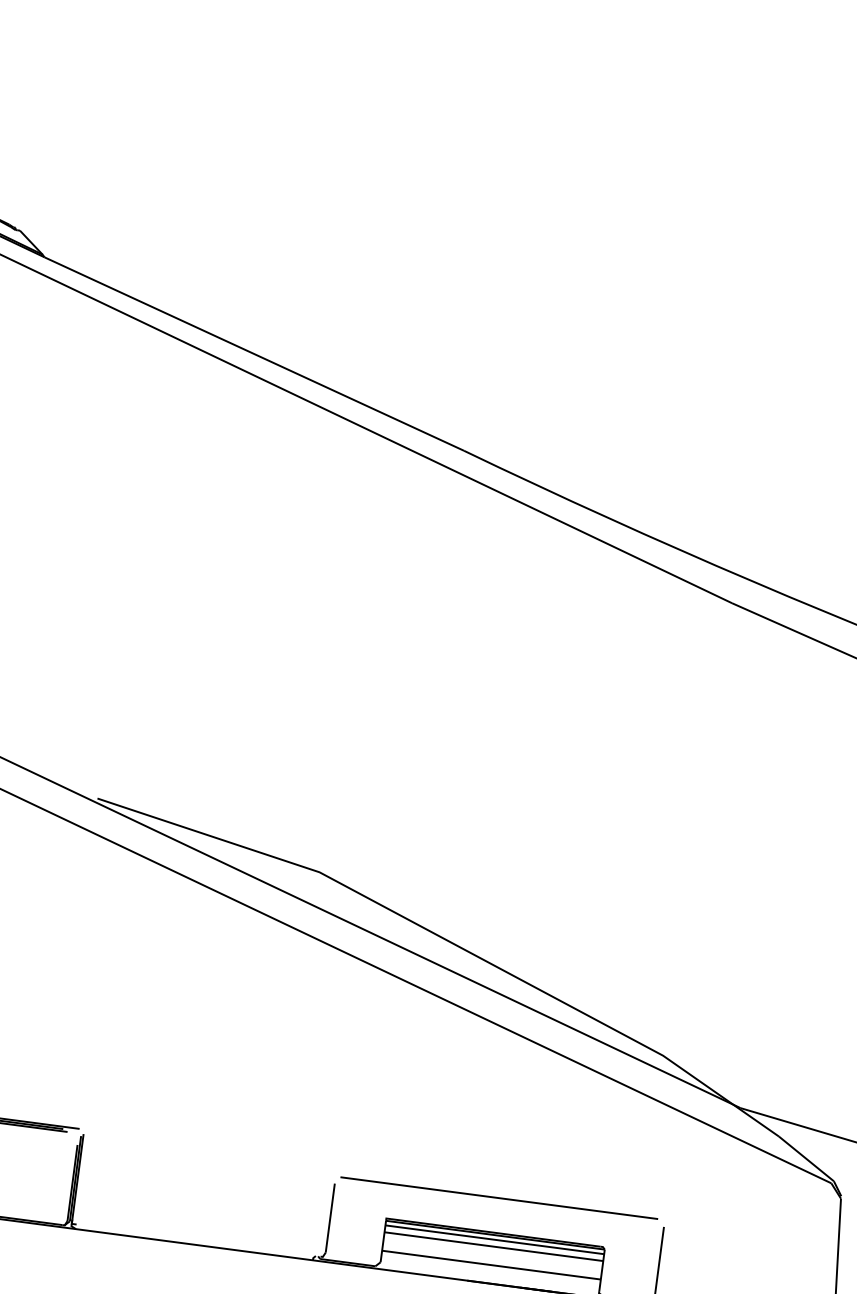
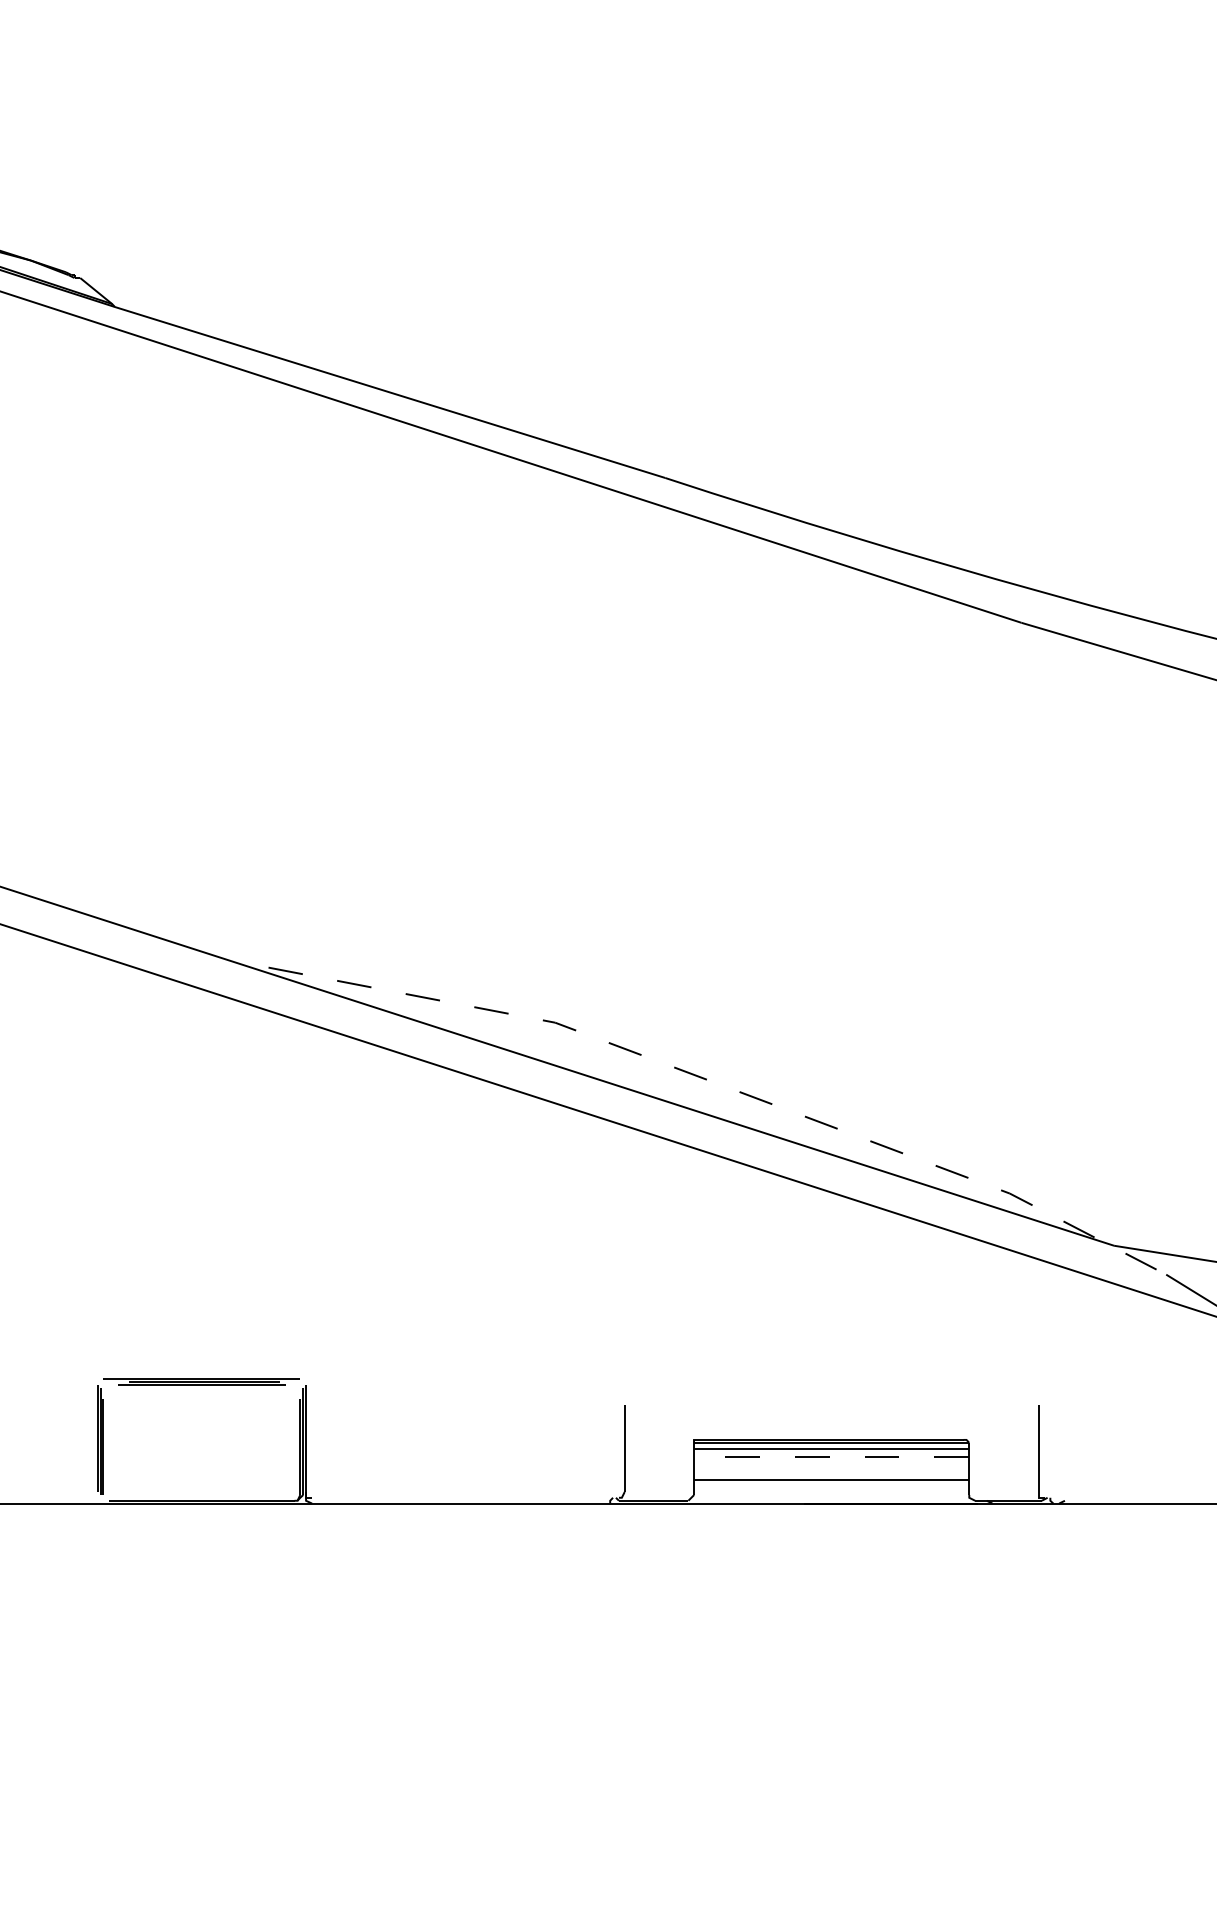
line: (451, 942) -> (729, 1088), solid -> dashed
line: (499, 1197) -> (830, 1395), removed
line: (493, 1246) -> (831, 1457), solid -> dashed

